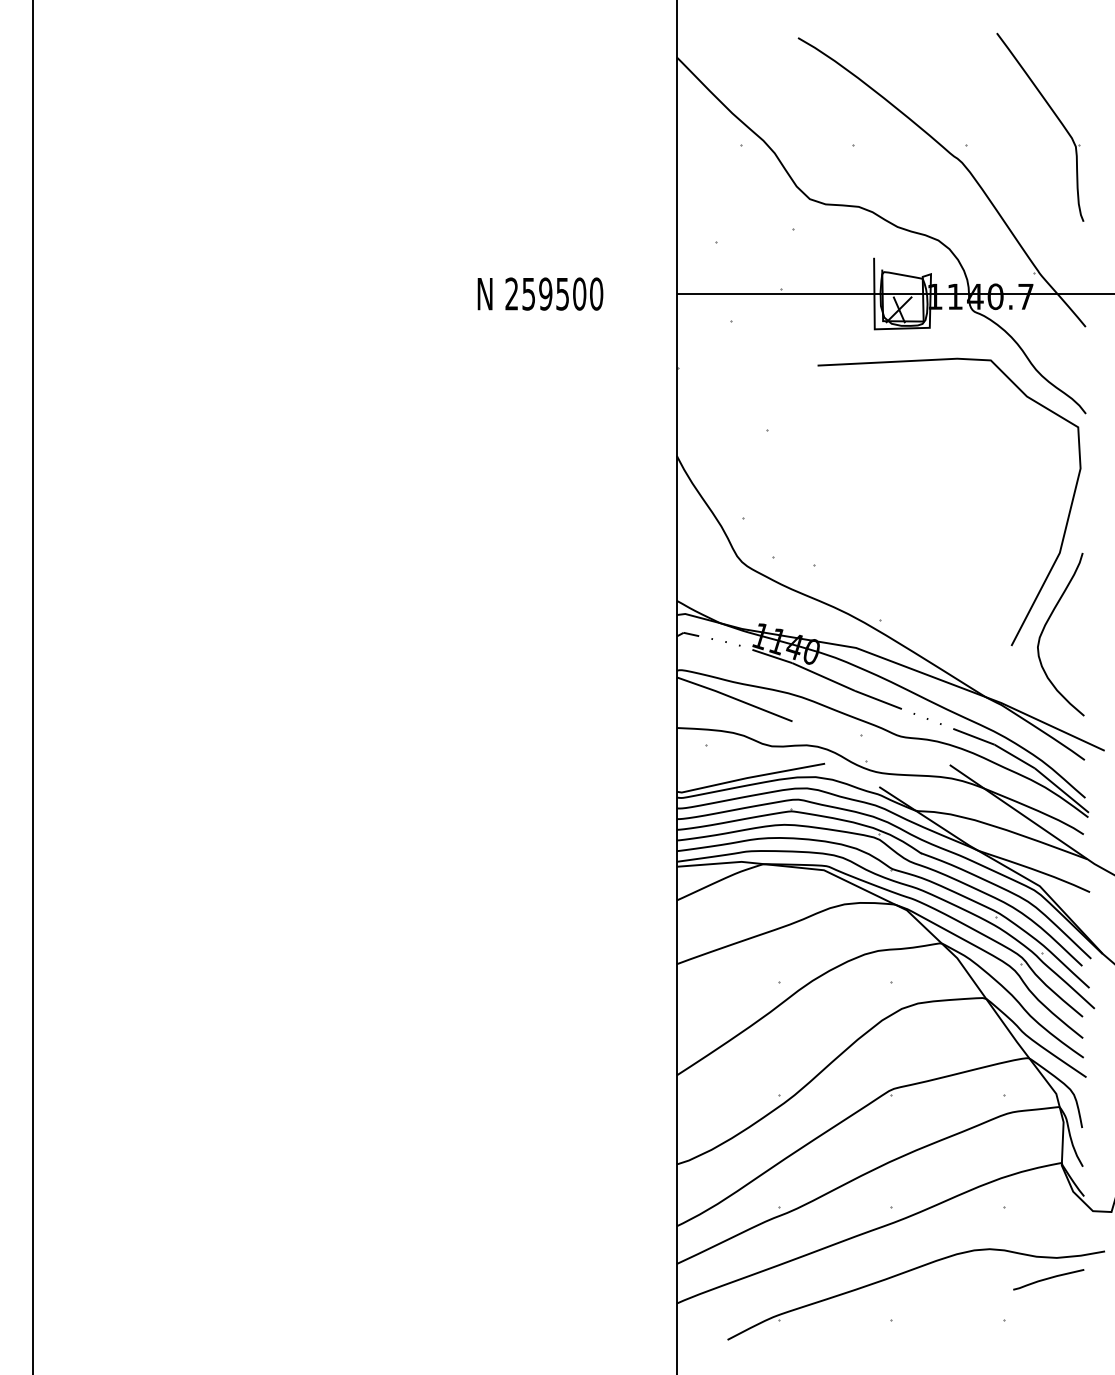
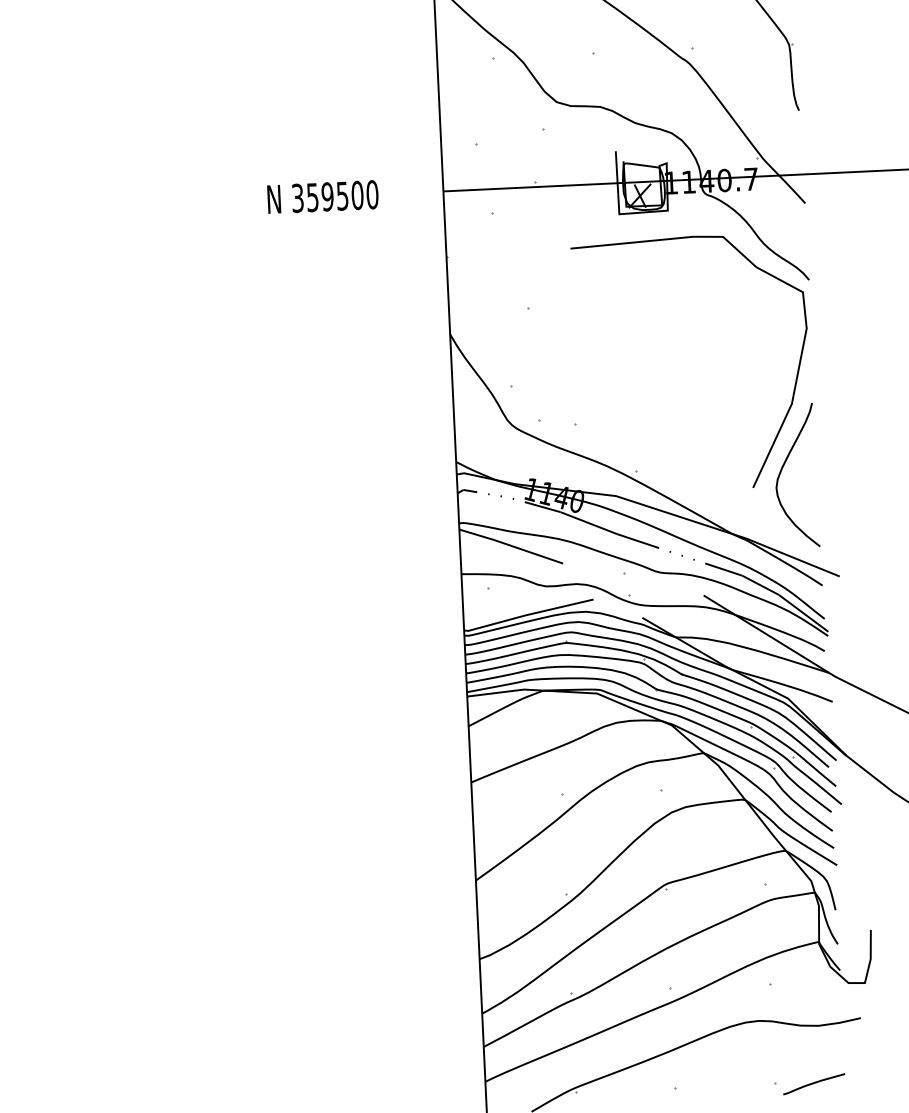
text: (511, 293) -> (297, 197), 259500 -> 359500
curve: (1048, 1279) -> (813, 1084), moved

